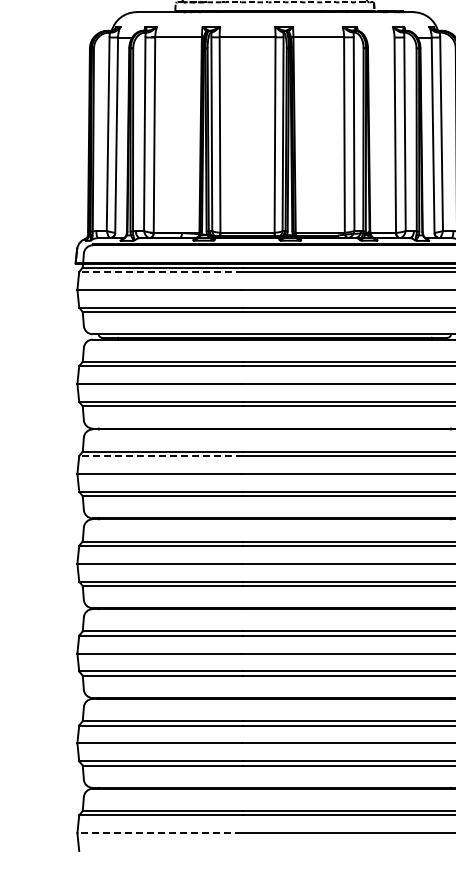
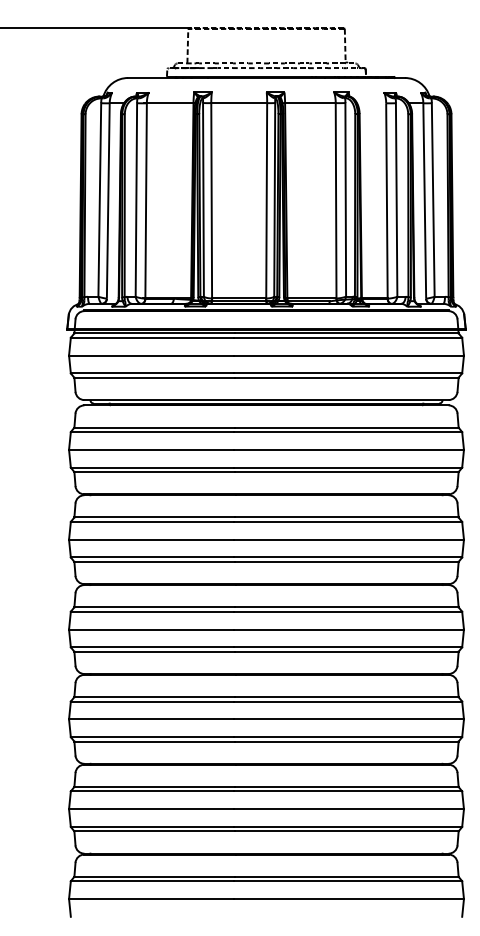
line: (160, 271) -> (152, 337), dashed -> solid
line: (160, 455) -> (152, 521), dashed -> solid
line: (159, 833) -> (151, 899), dashed -> solid

